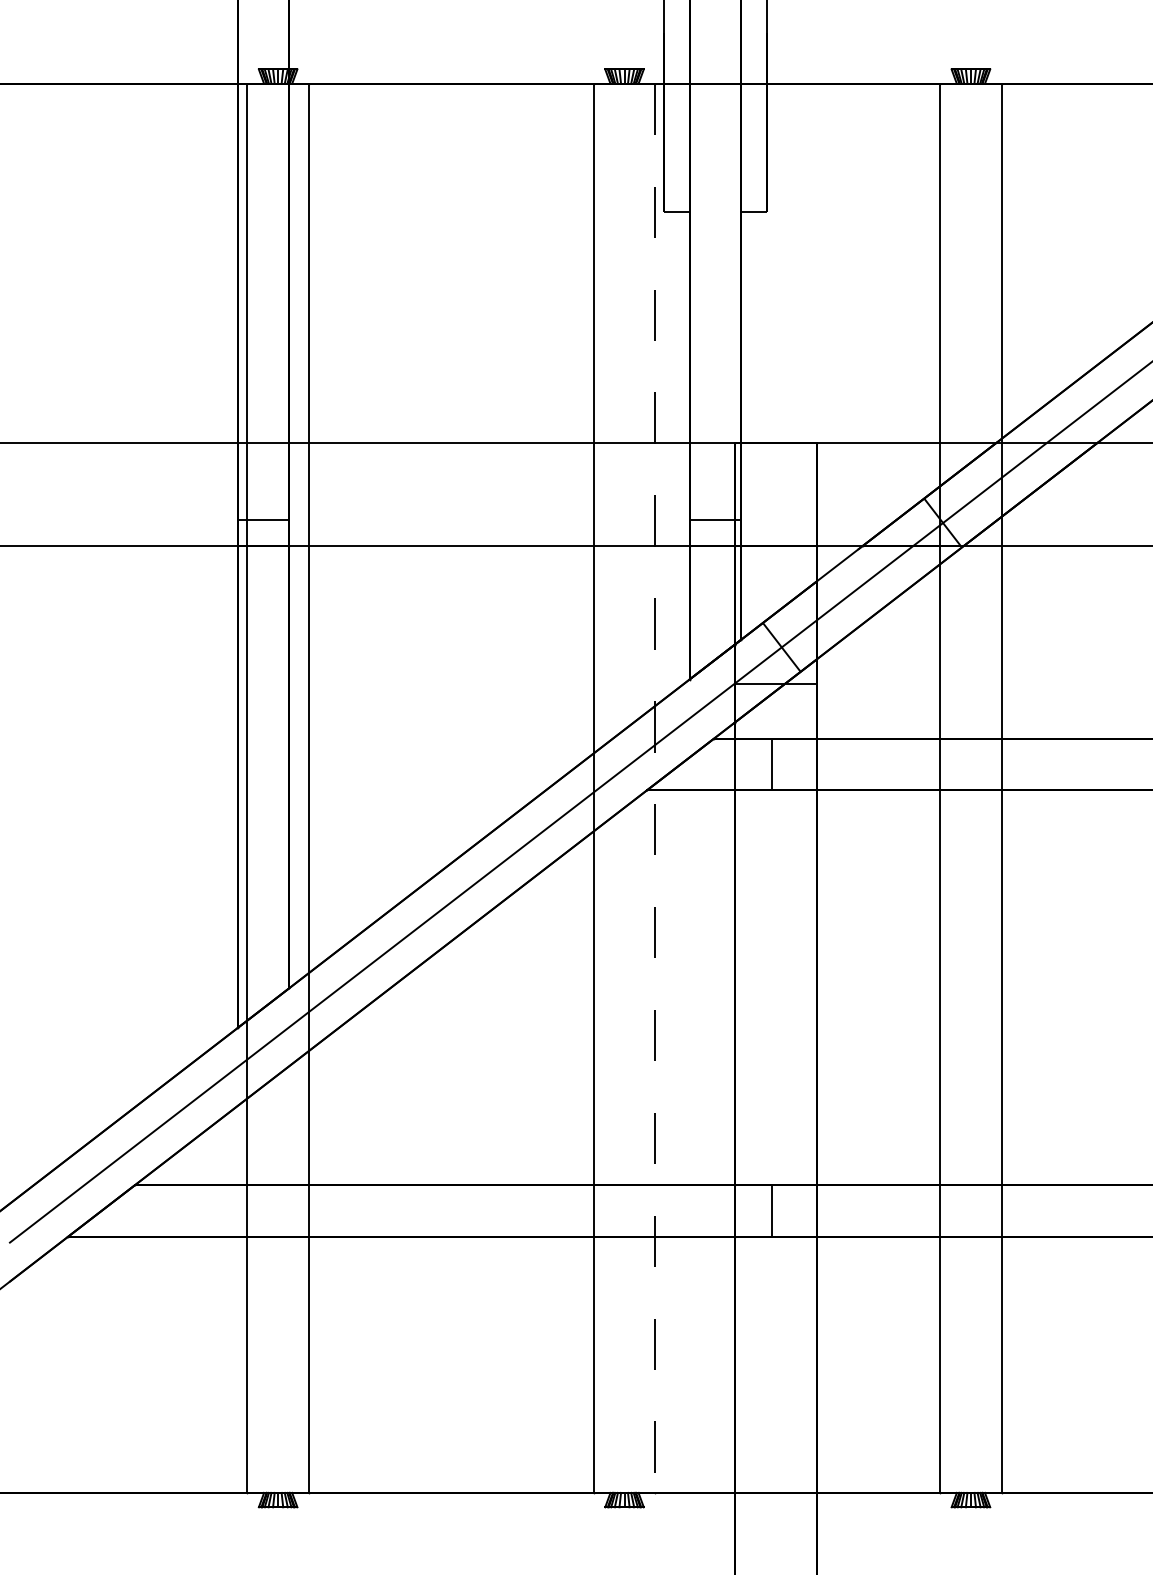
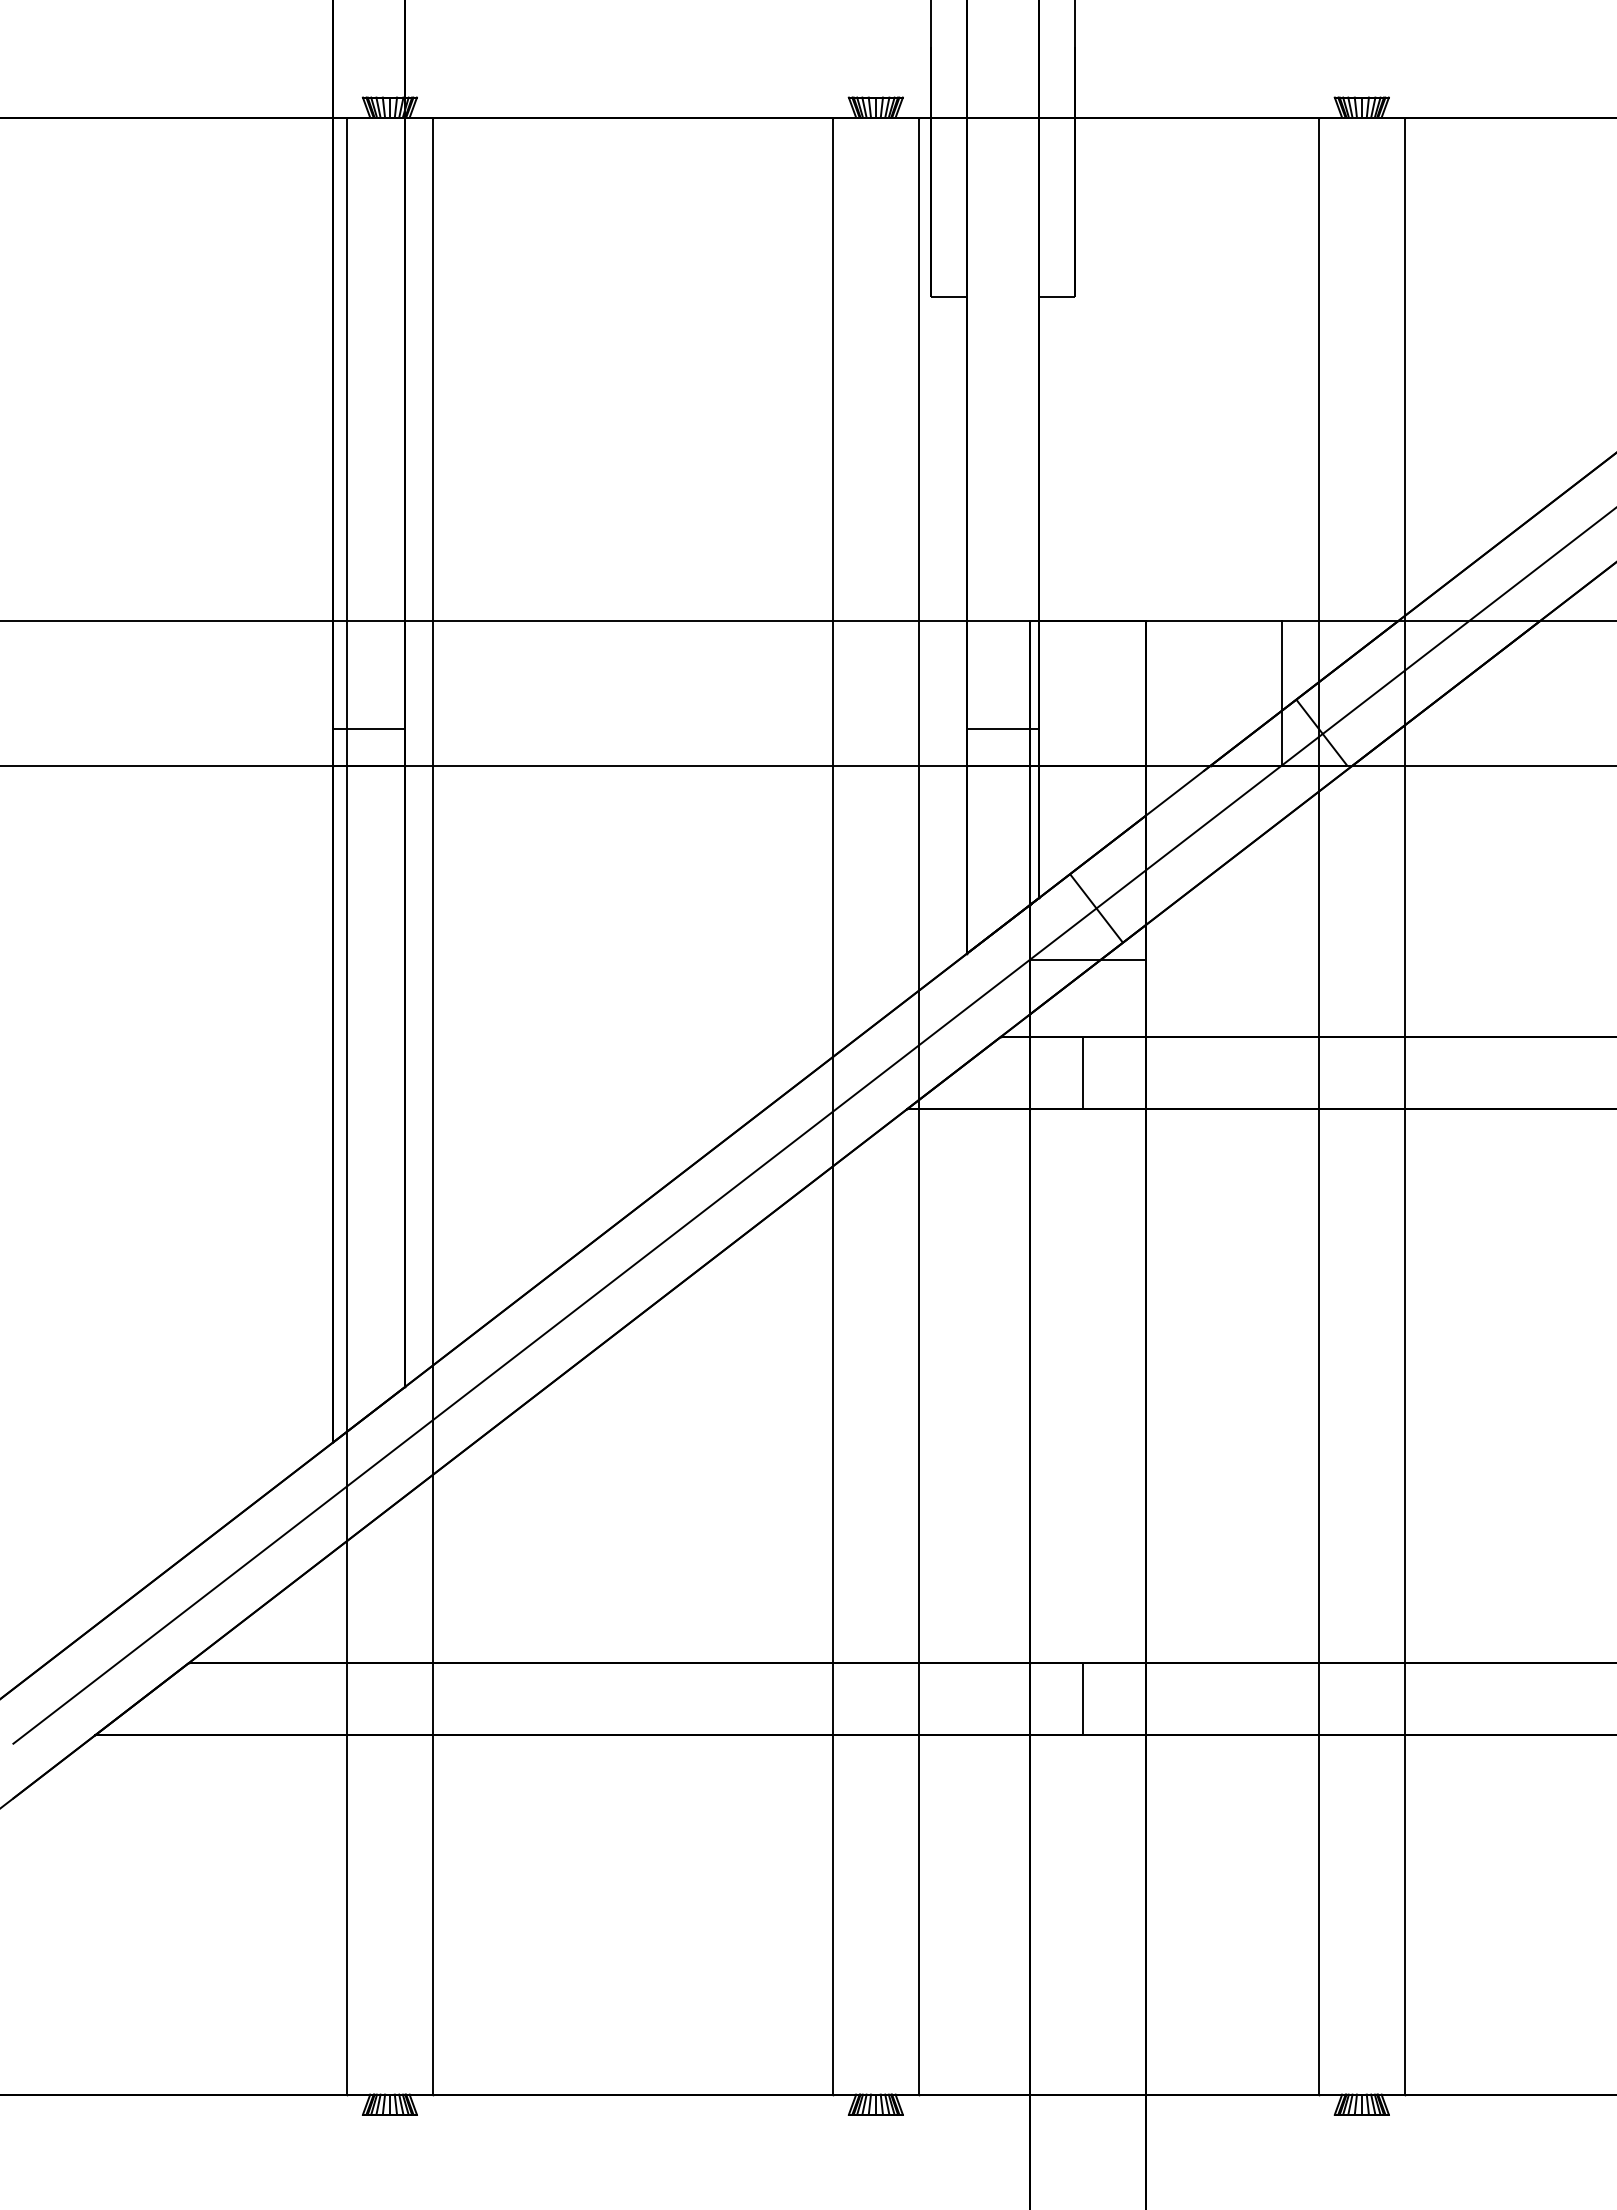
line: (913, 494) -> (1281, 693), added
line: (655, 788) -> (919, 1106), dashed -> solid

